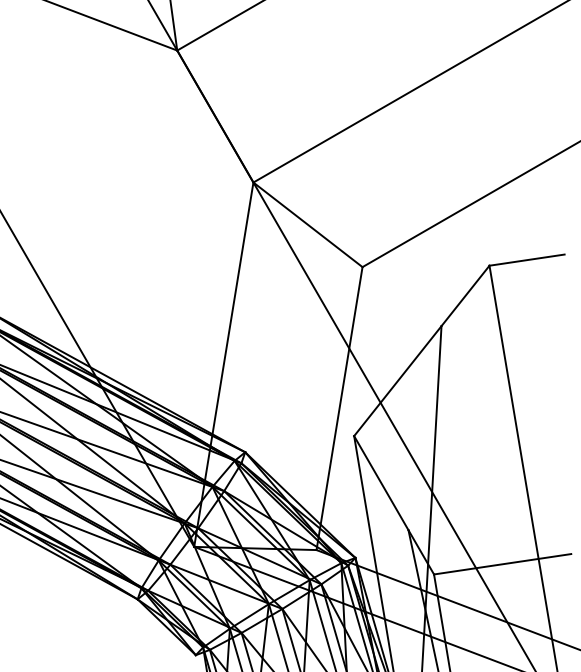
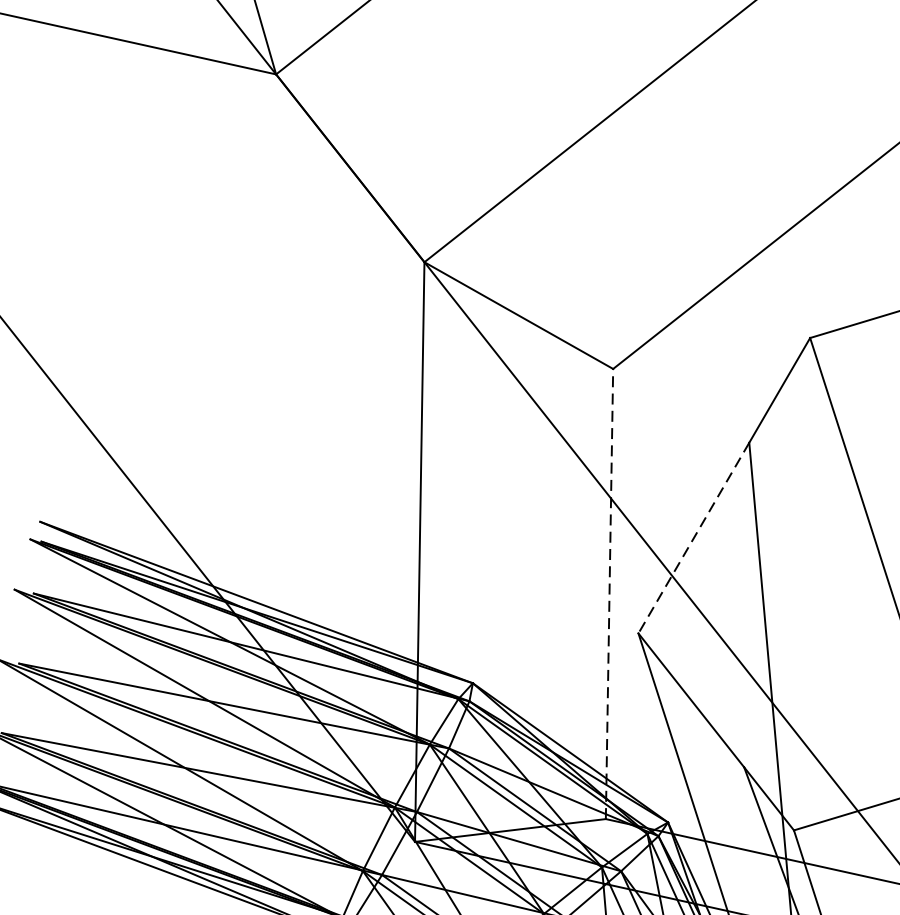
line: (397, 381) -> (693, 538), solid -> dashed
line: (339, 408) -> (609, 593), solid -> dashed

